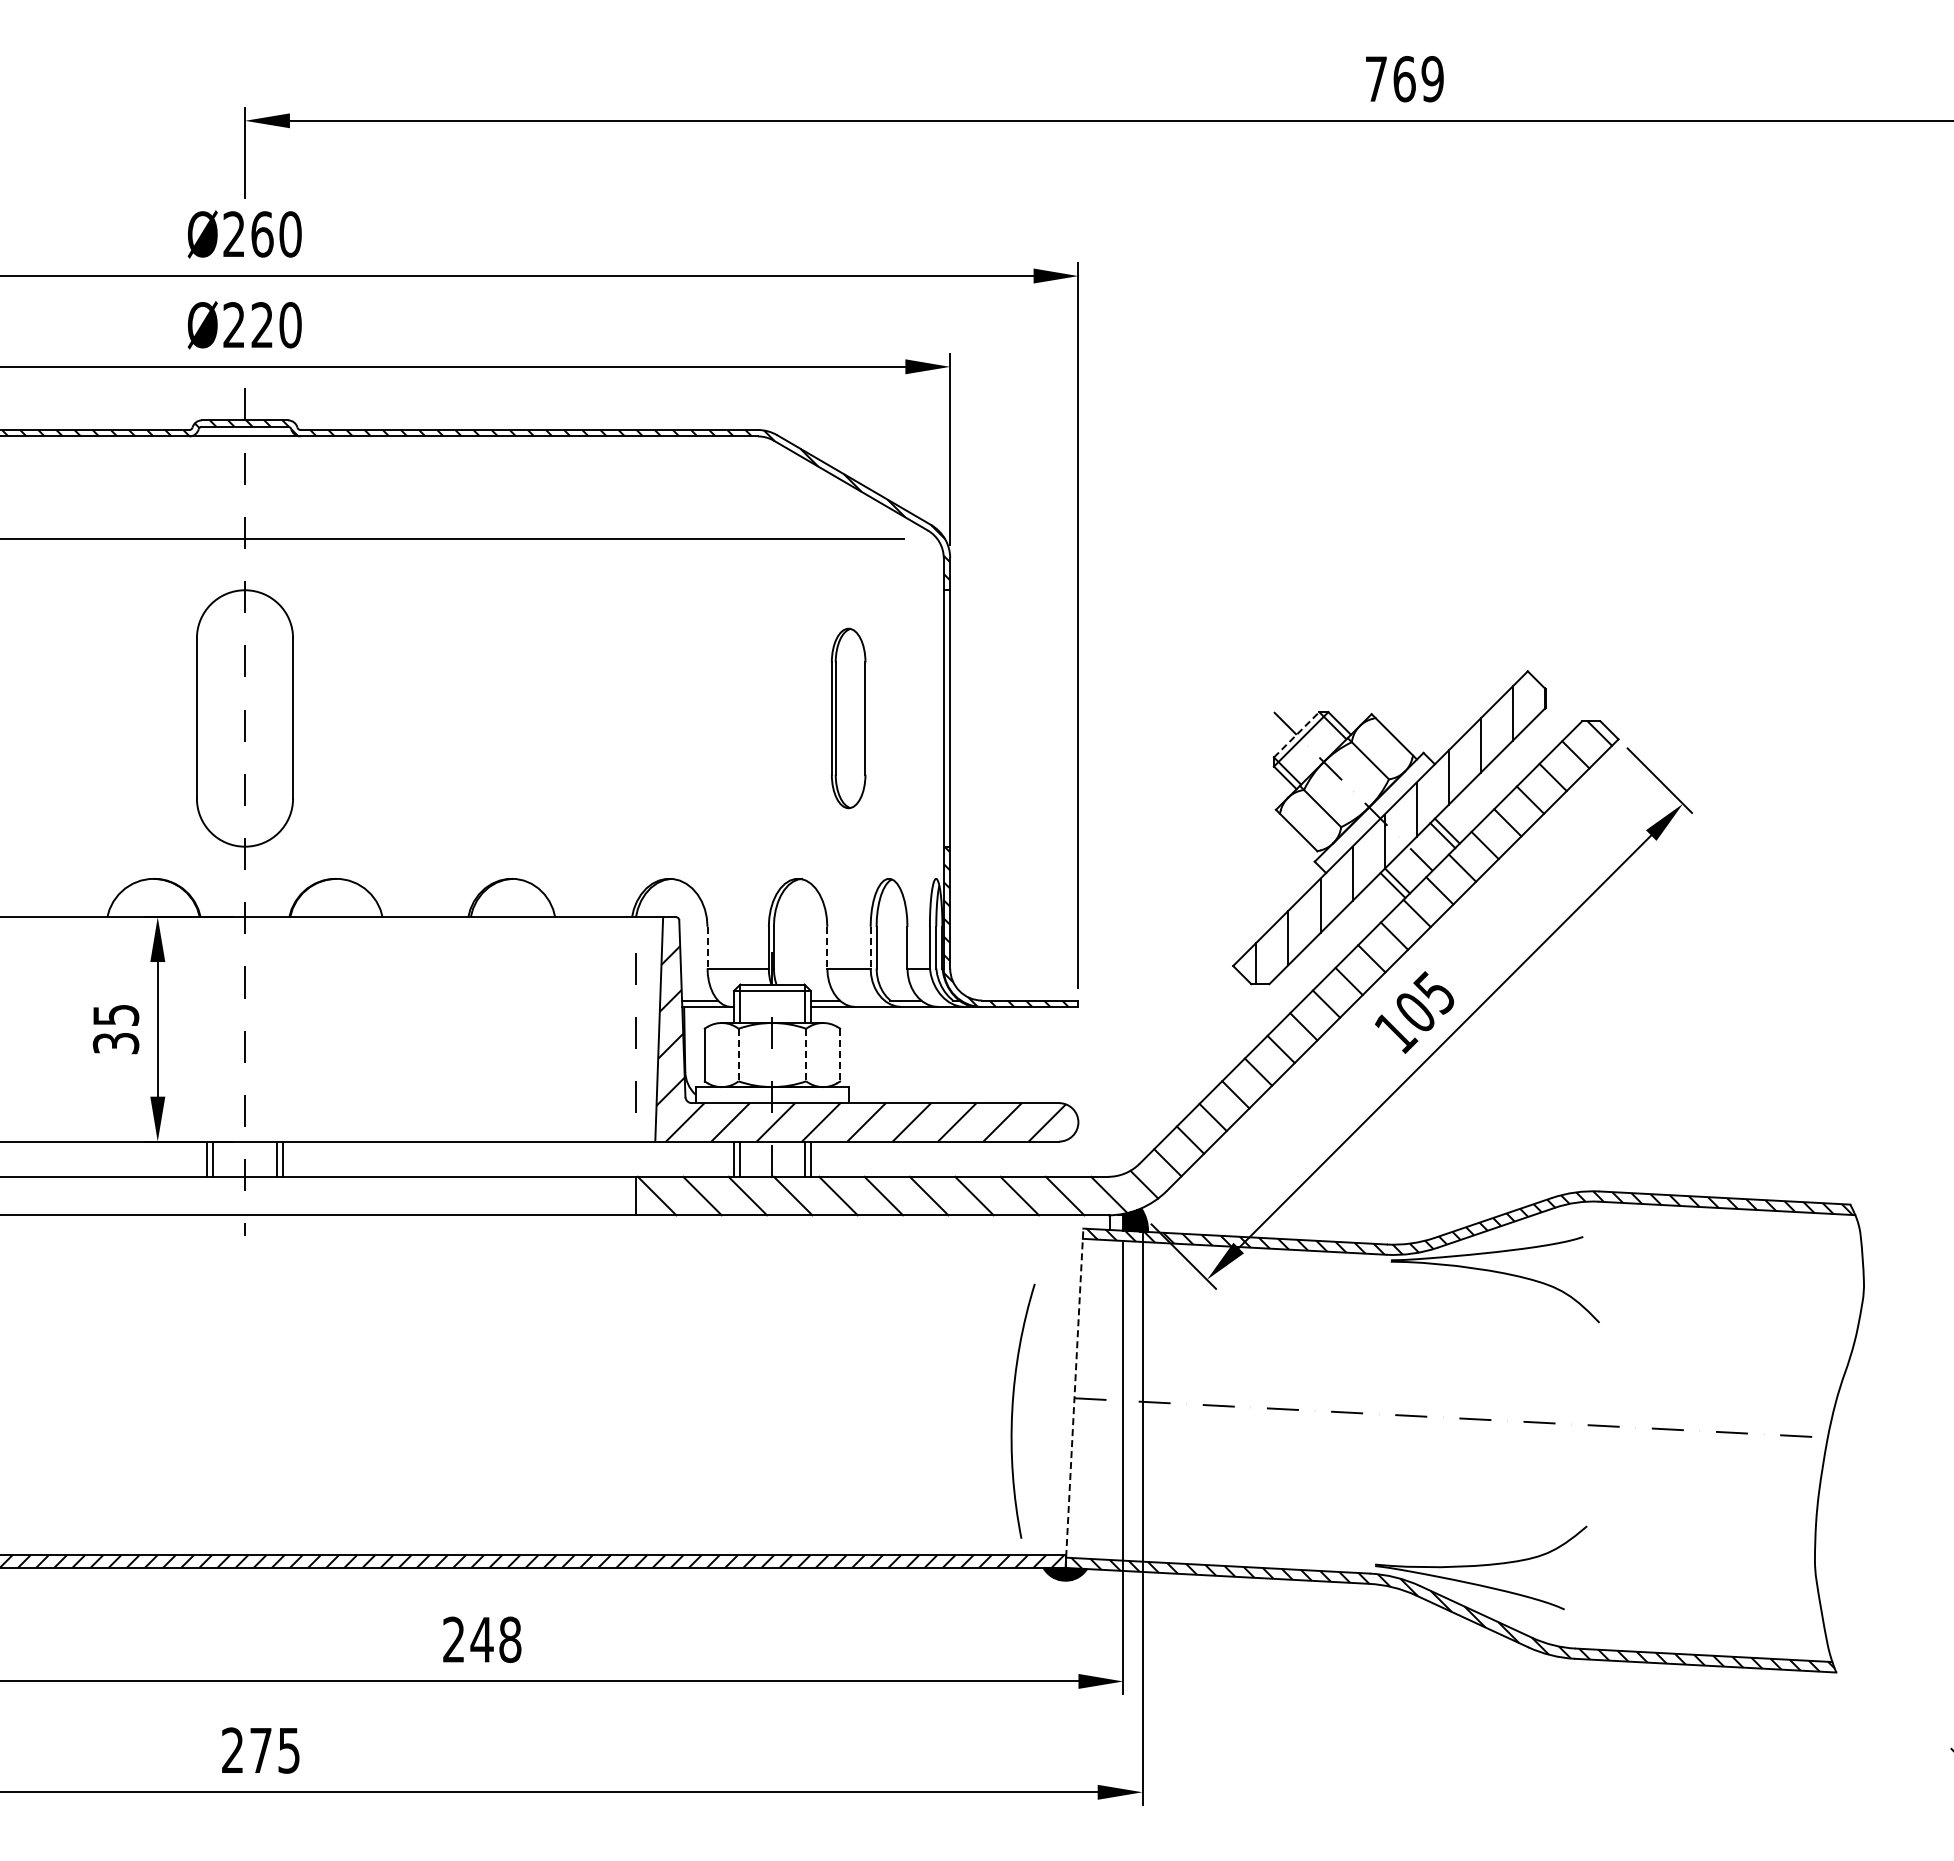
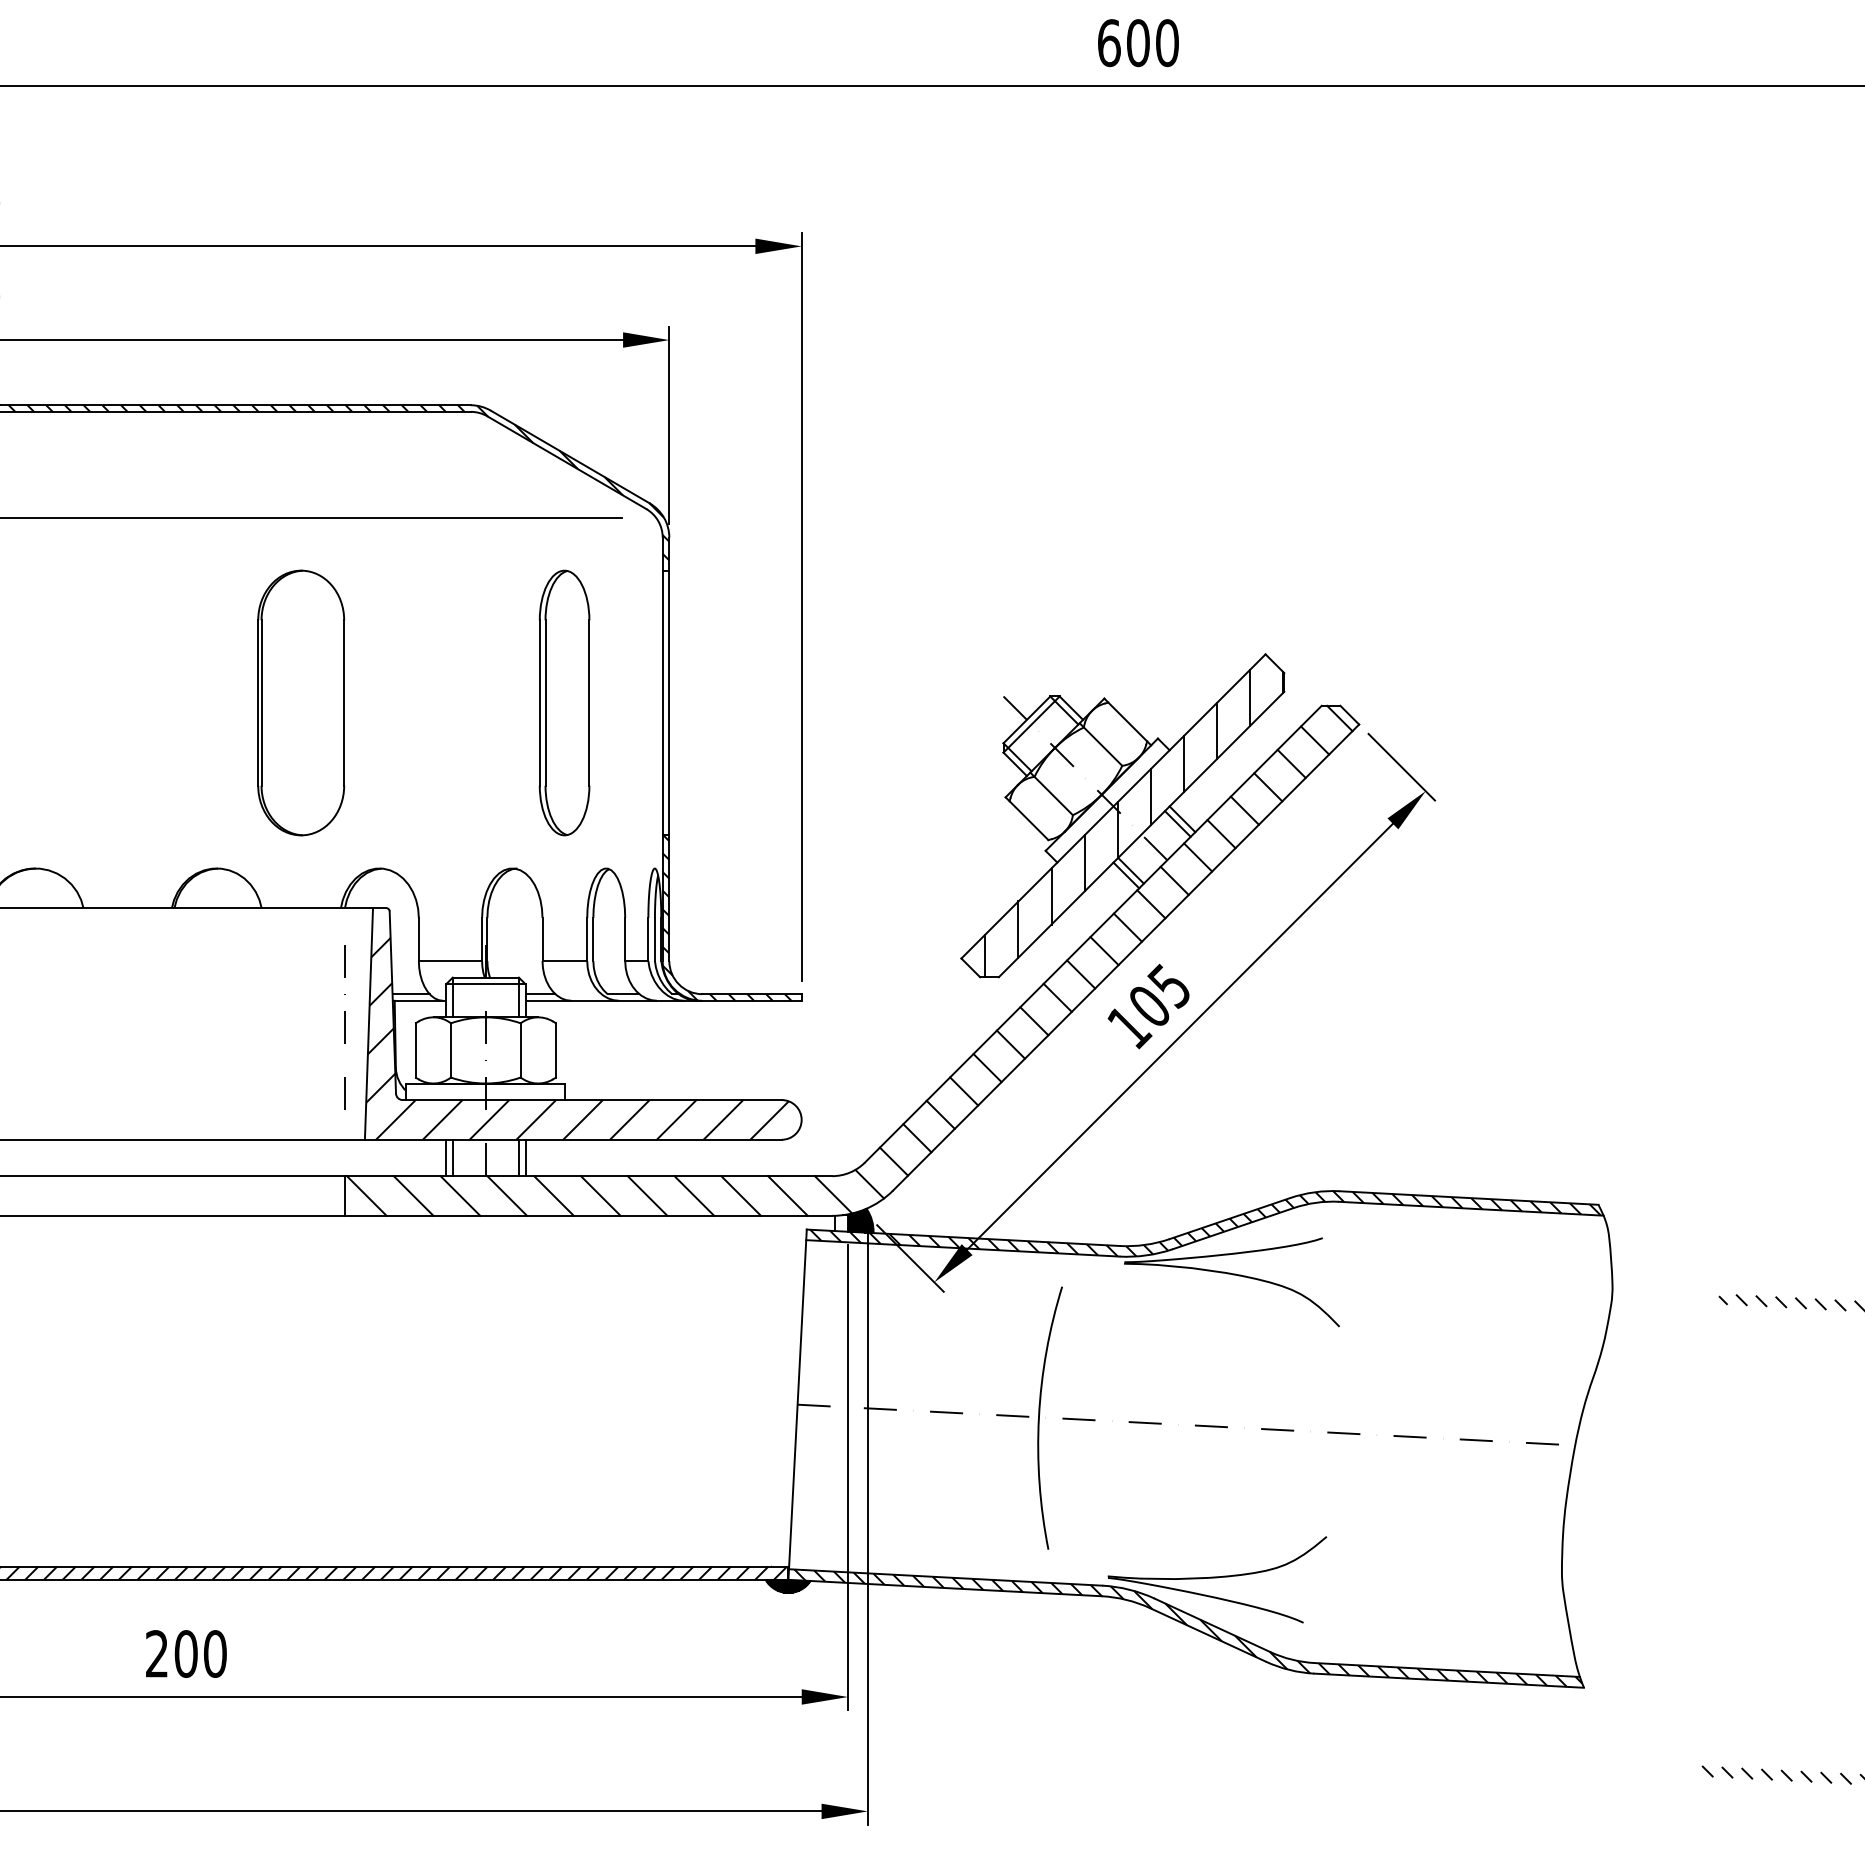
text: (1404, 79) -> (1138, 43), 769 -> 600
part: (593, 718) -> (301, 703), added
part: (848, 718) -> (564, 703), size x1.43
line: (1297, 734) -> (1027, 719), dashed -> solid
line: (707, 947) -> (418, 939), dashed -> solid
line: (827, 947) -> (542, 939), dashed -> solid
line: (870, 947) -> (587, 939), dashed -> solid
line: (738, 1055) -> (450, 1050), dashed -> solid
line: (806, 1055) -> (521, 1050), dashed -> solid
line: (840, 1055) -> (556, 1050), dashed -> solid
line: (1074, 1398) -> (797, 1404), dashed -> solid
arc: (1013, 1410) -> (1040, 1417), moved
text: (495, 1639) -> (199, 1653), 248 -> 200

